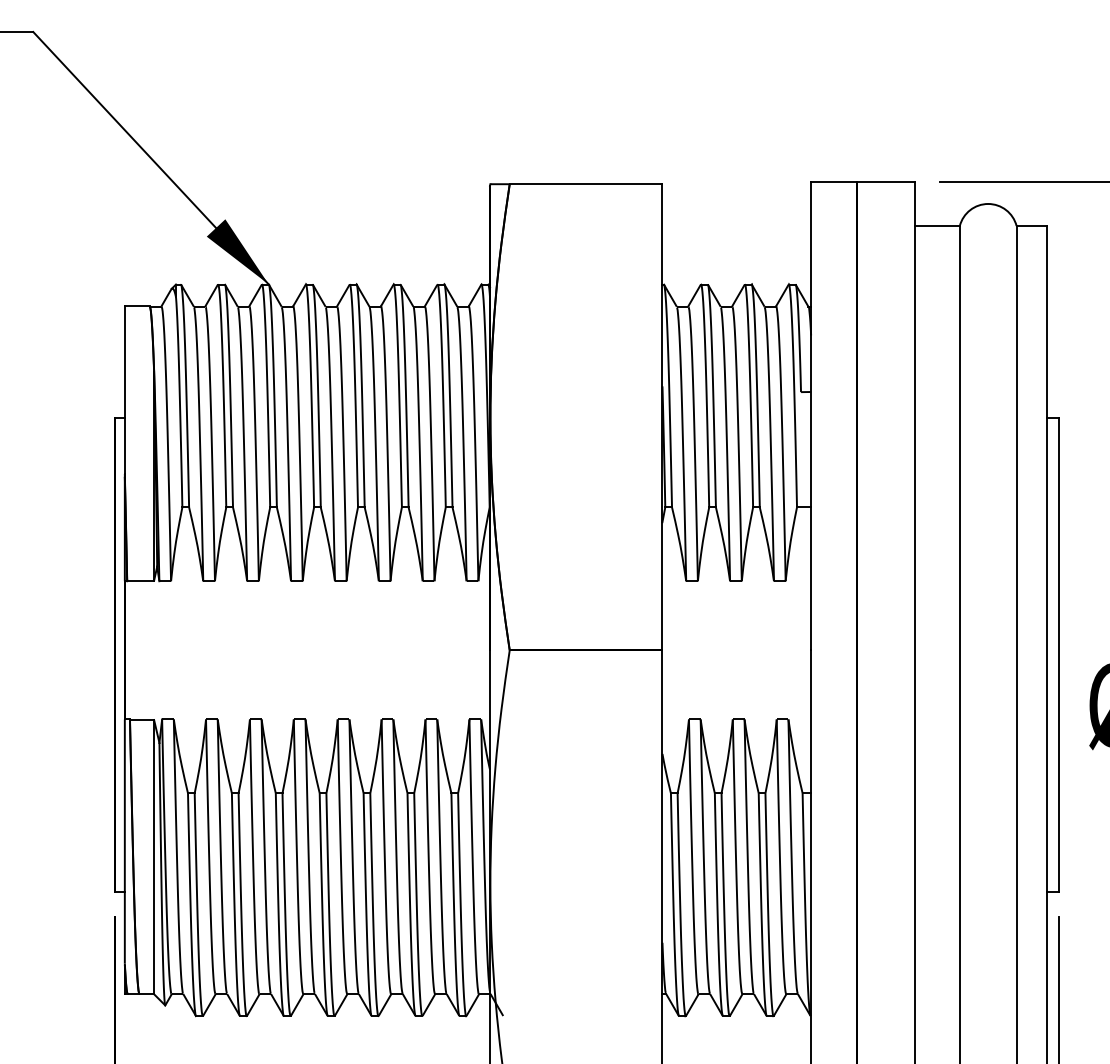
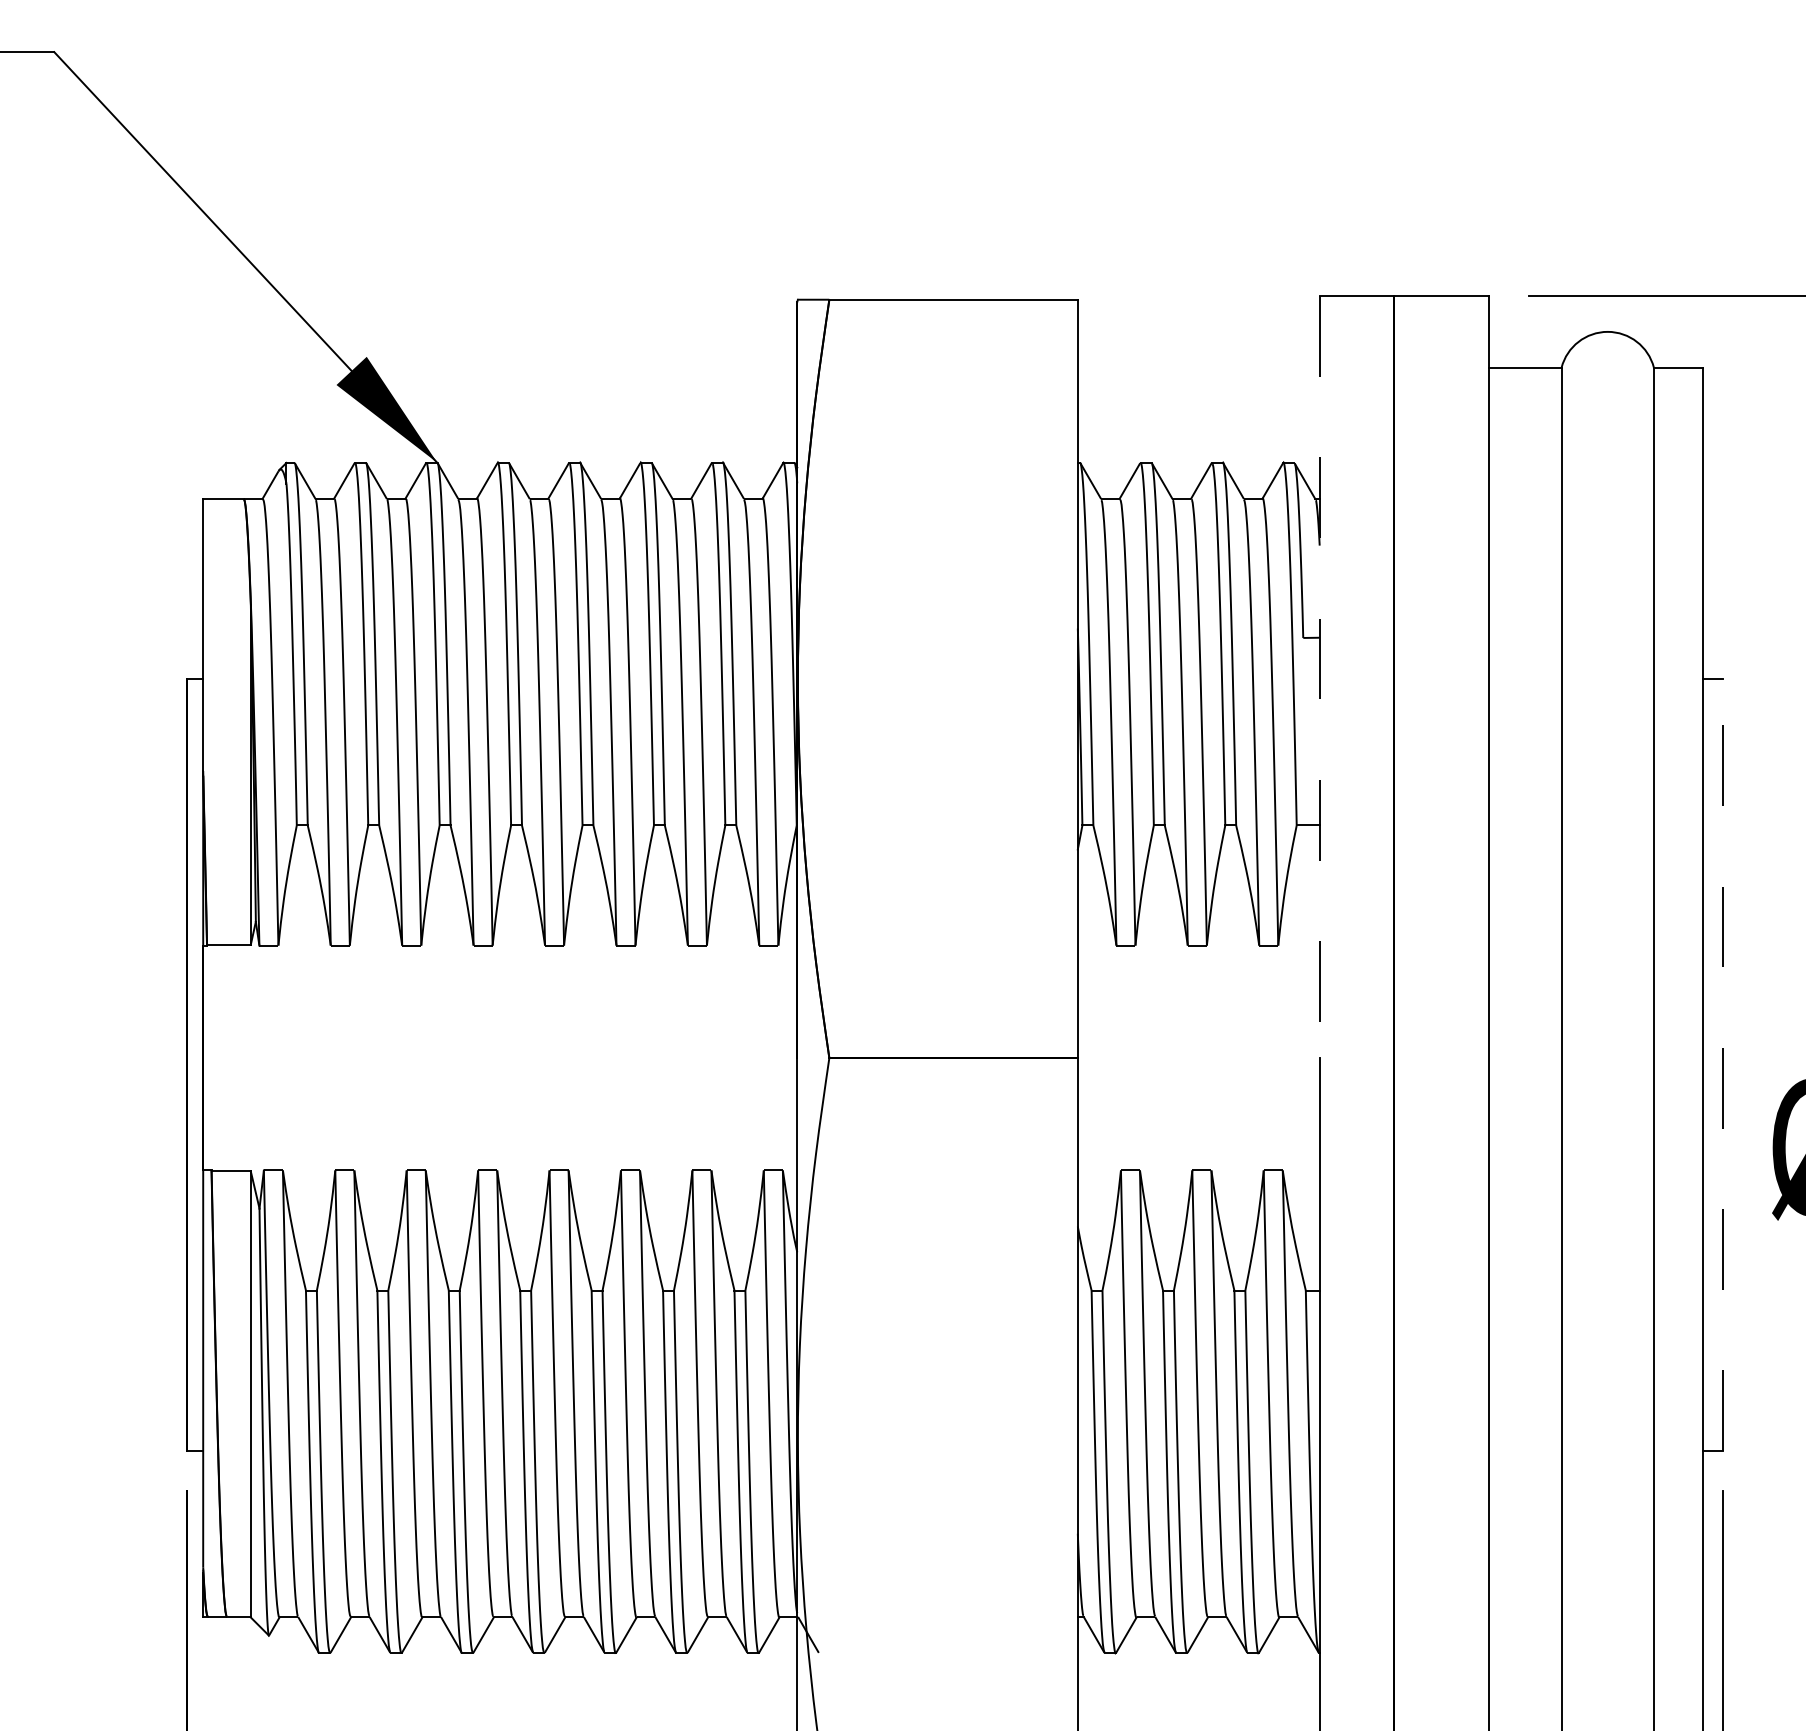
line: (811, 416) -> (1320, 677), solid -> dashed
line: (1059, 654) -> (1723, 1064), solid -> dashed

